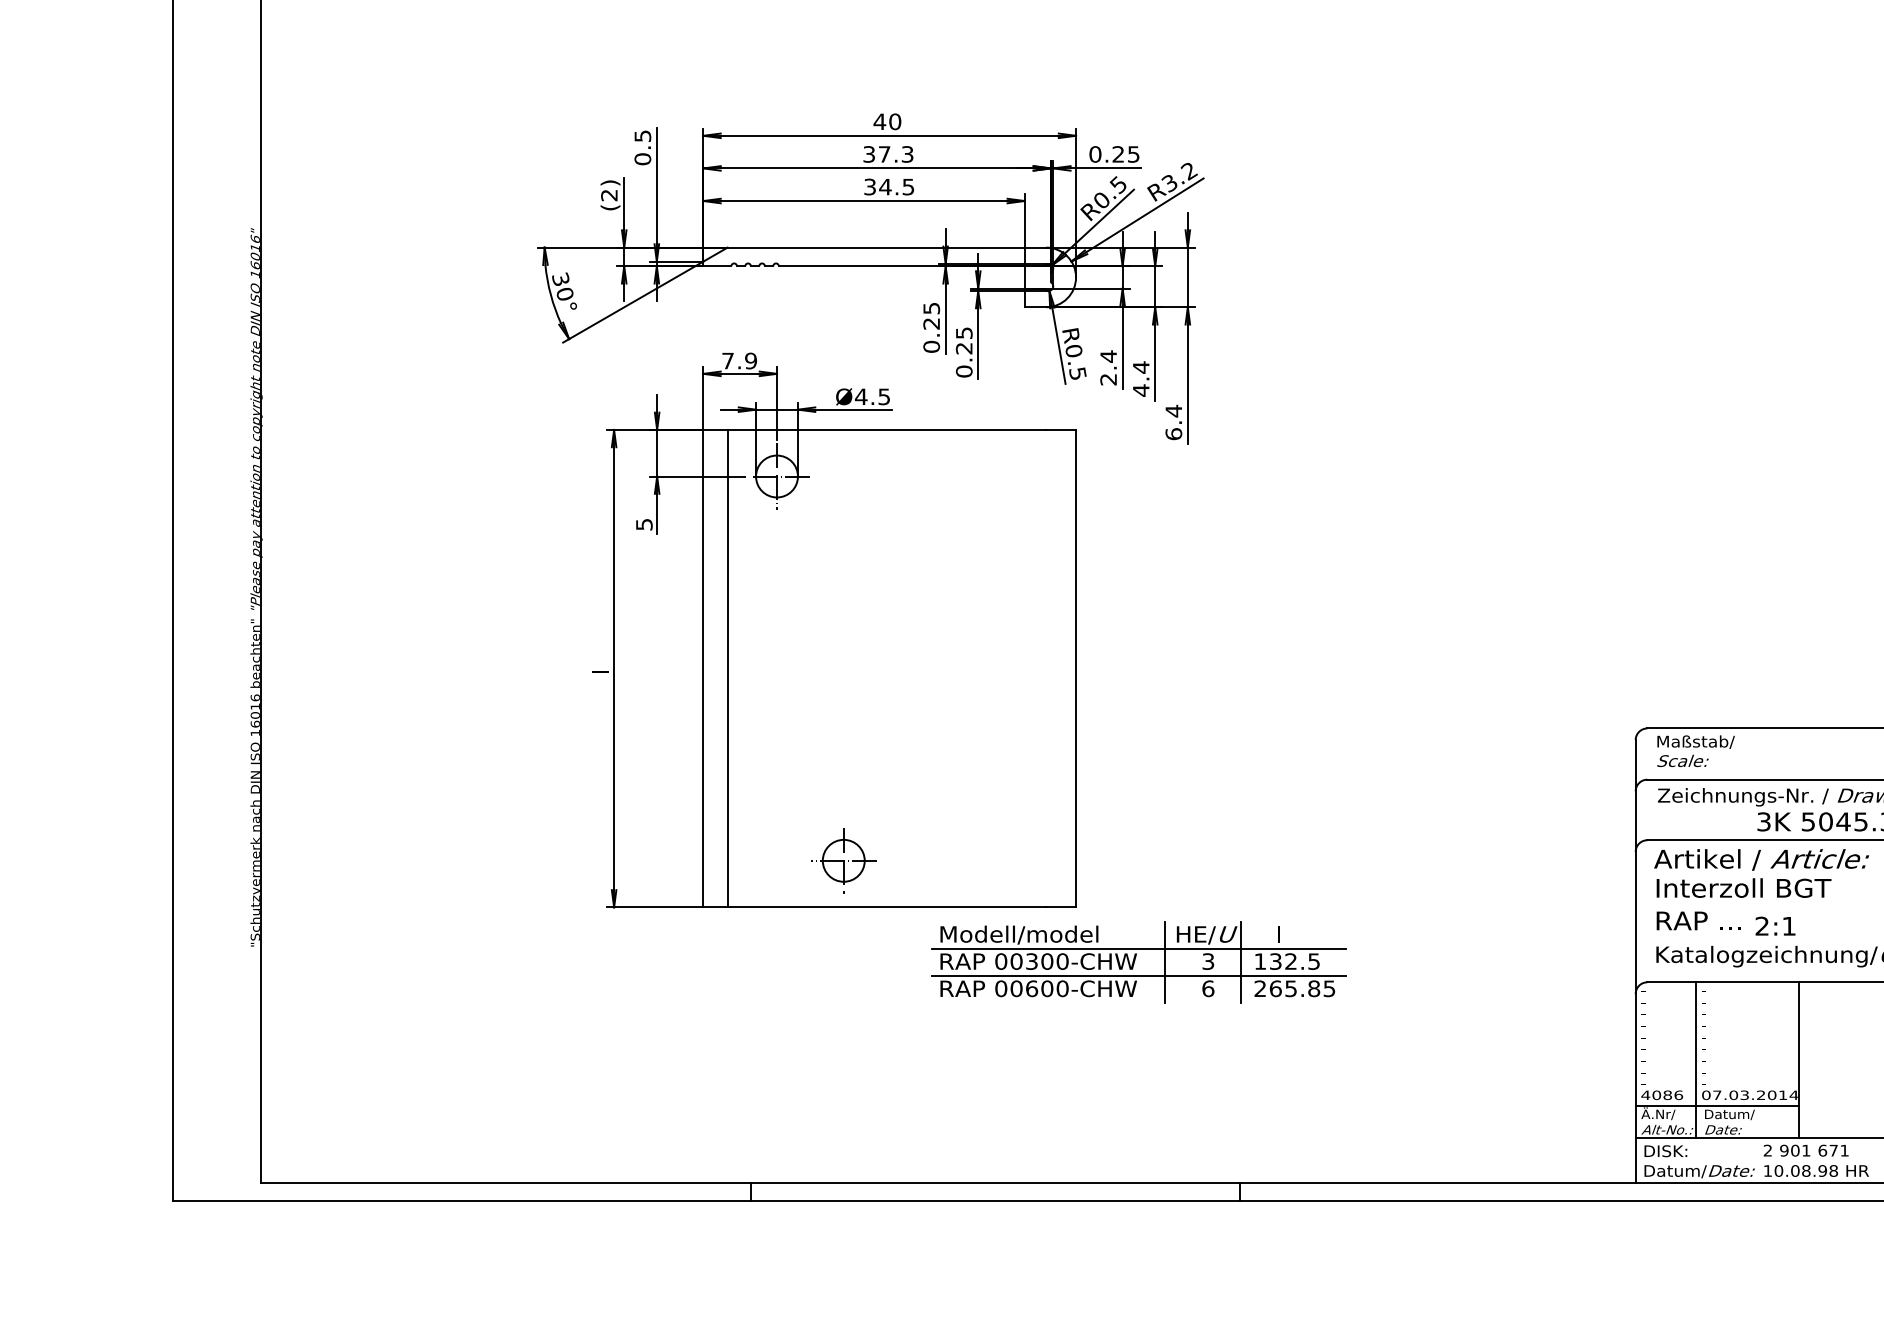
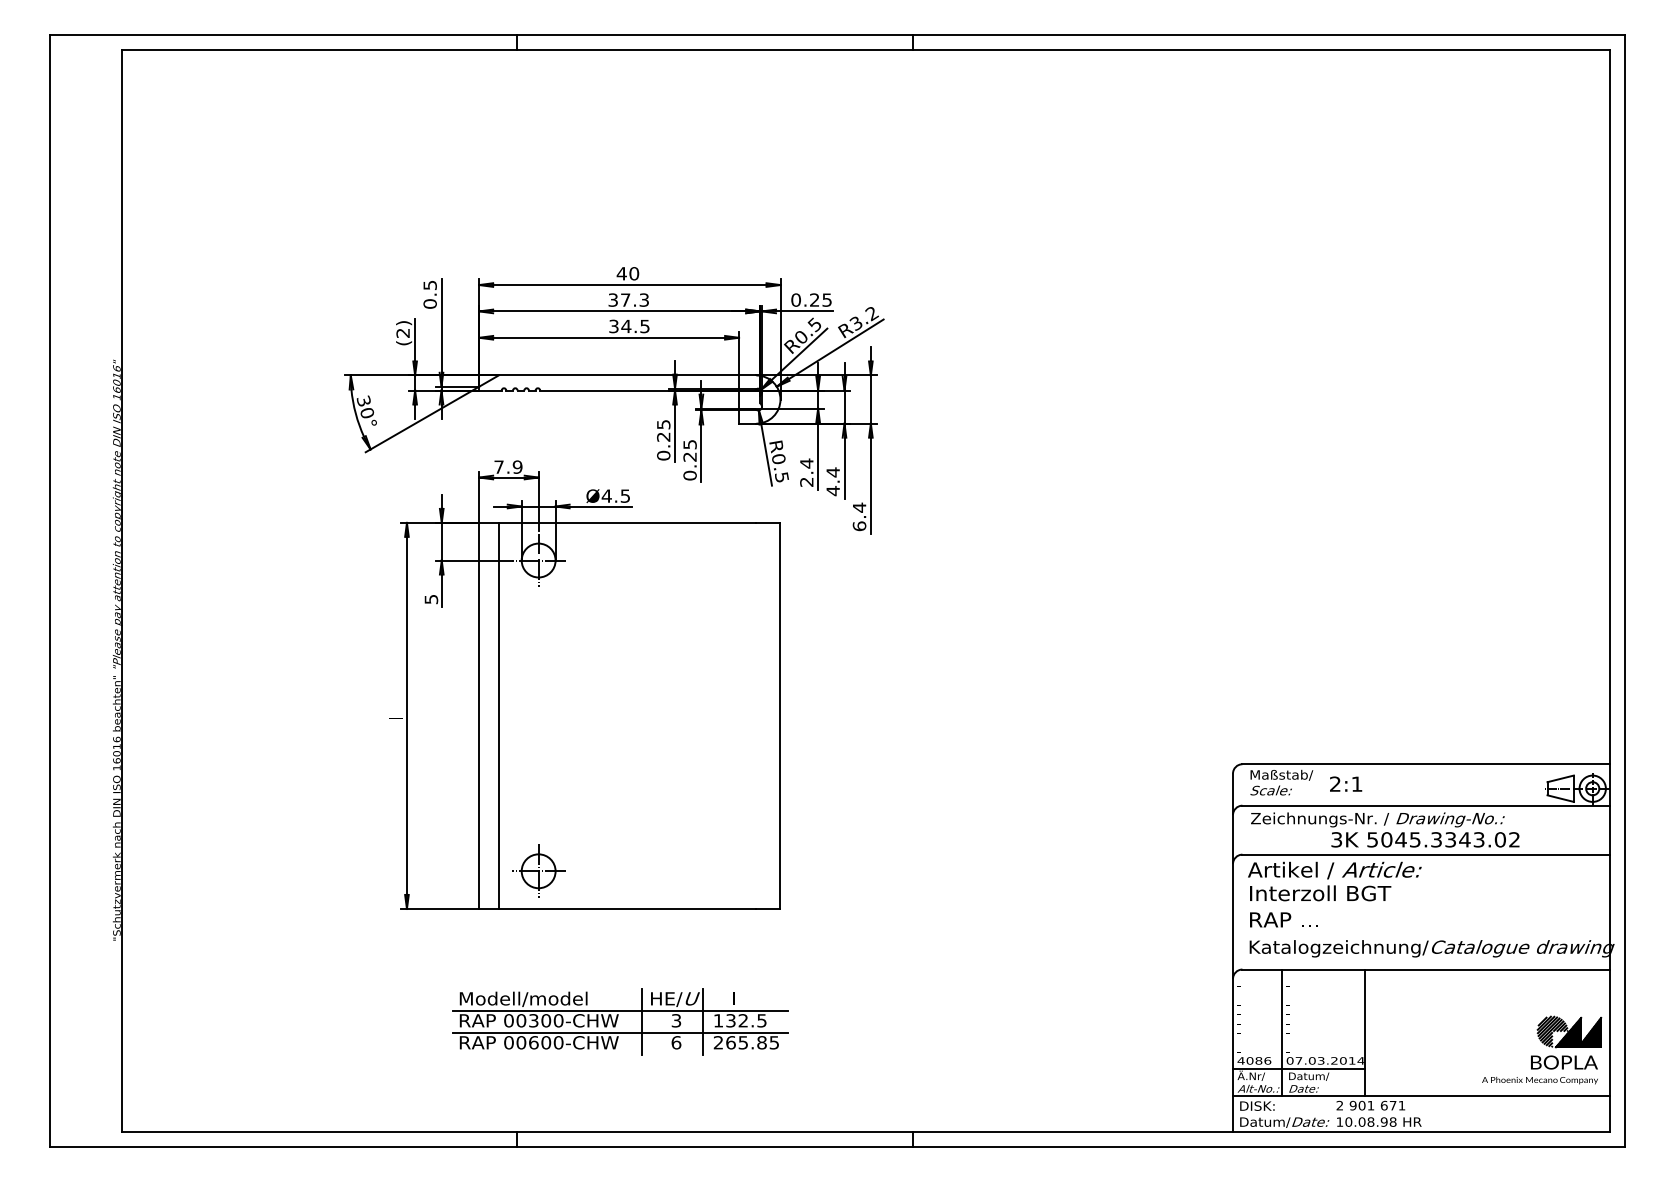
part: (843, 859) -> (538, 870), moved
text: (1776, 925) -> (1346, 783), moved
part: (1139, 962) -> (620, 1021), moved

